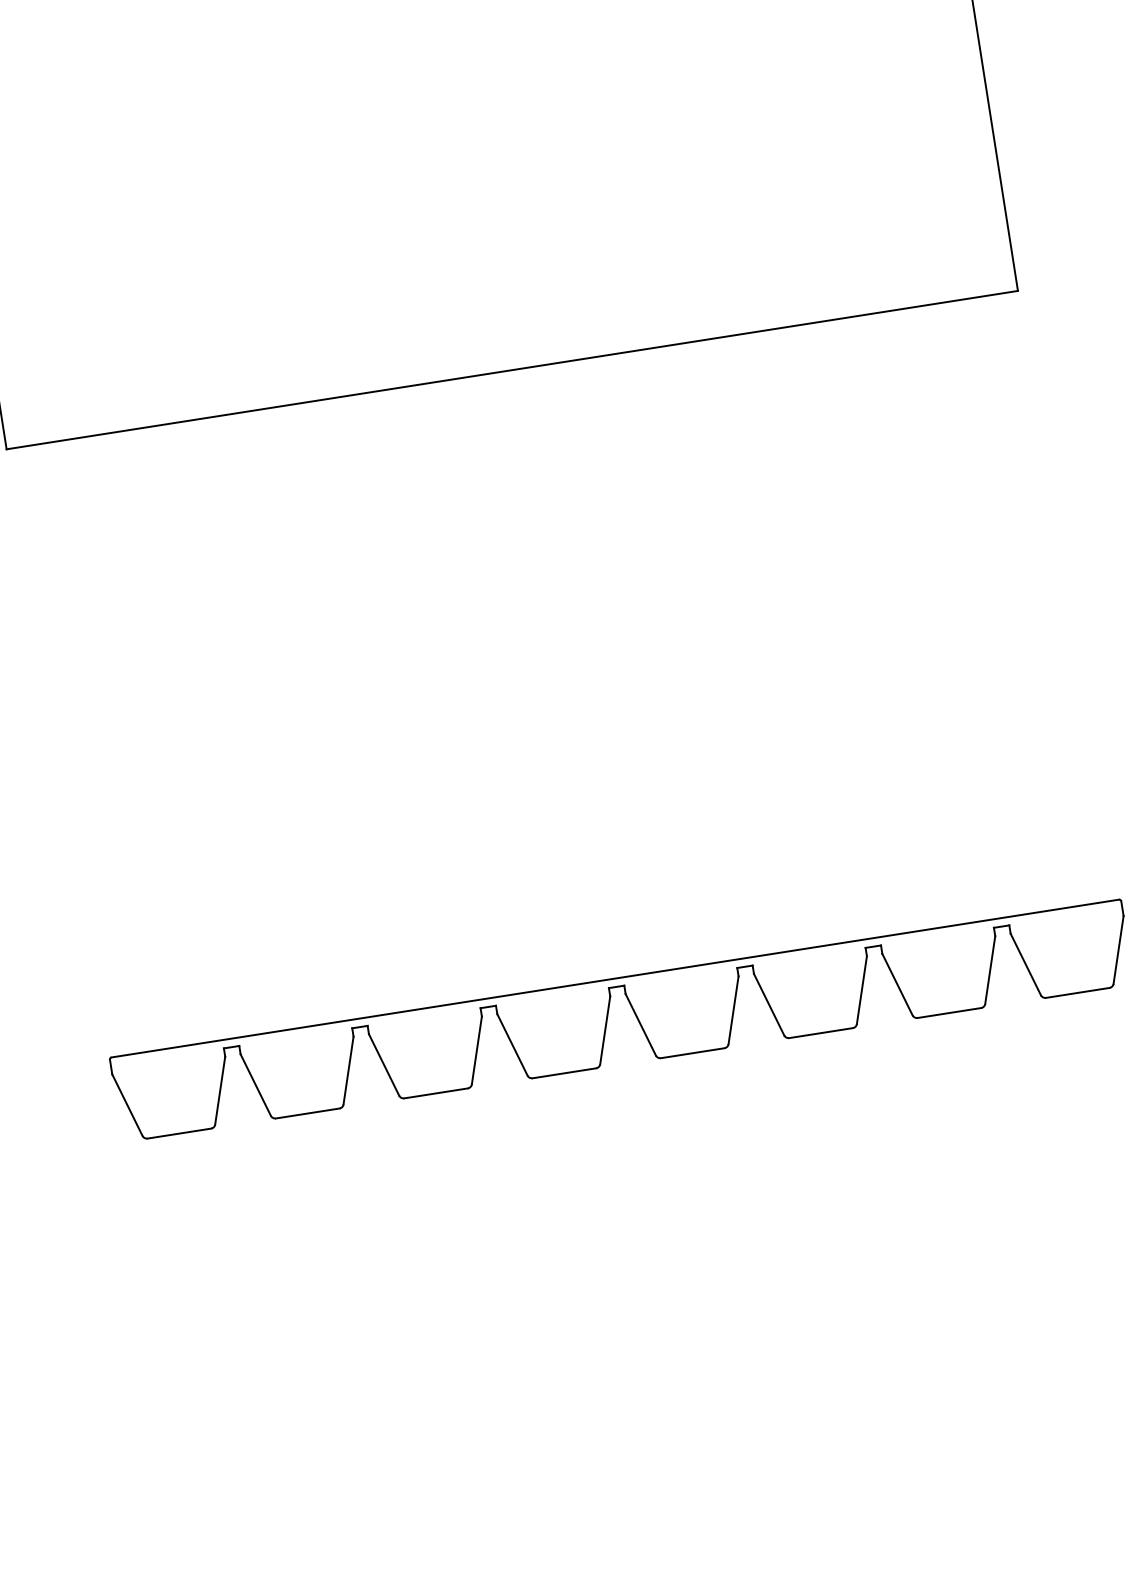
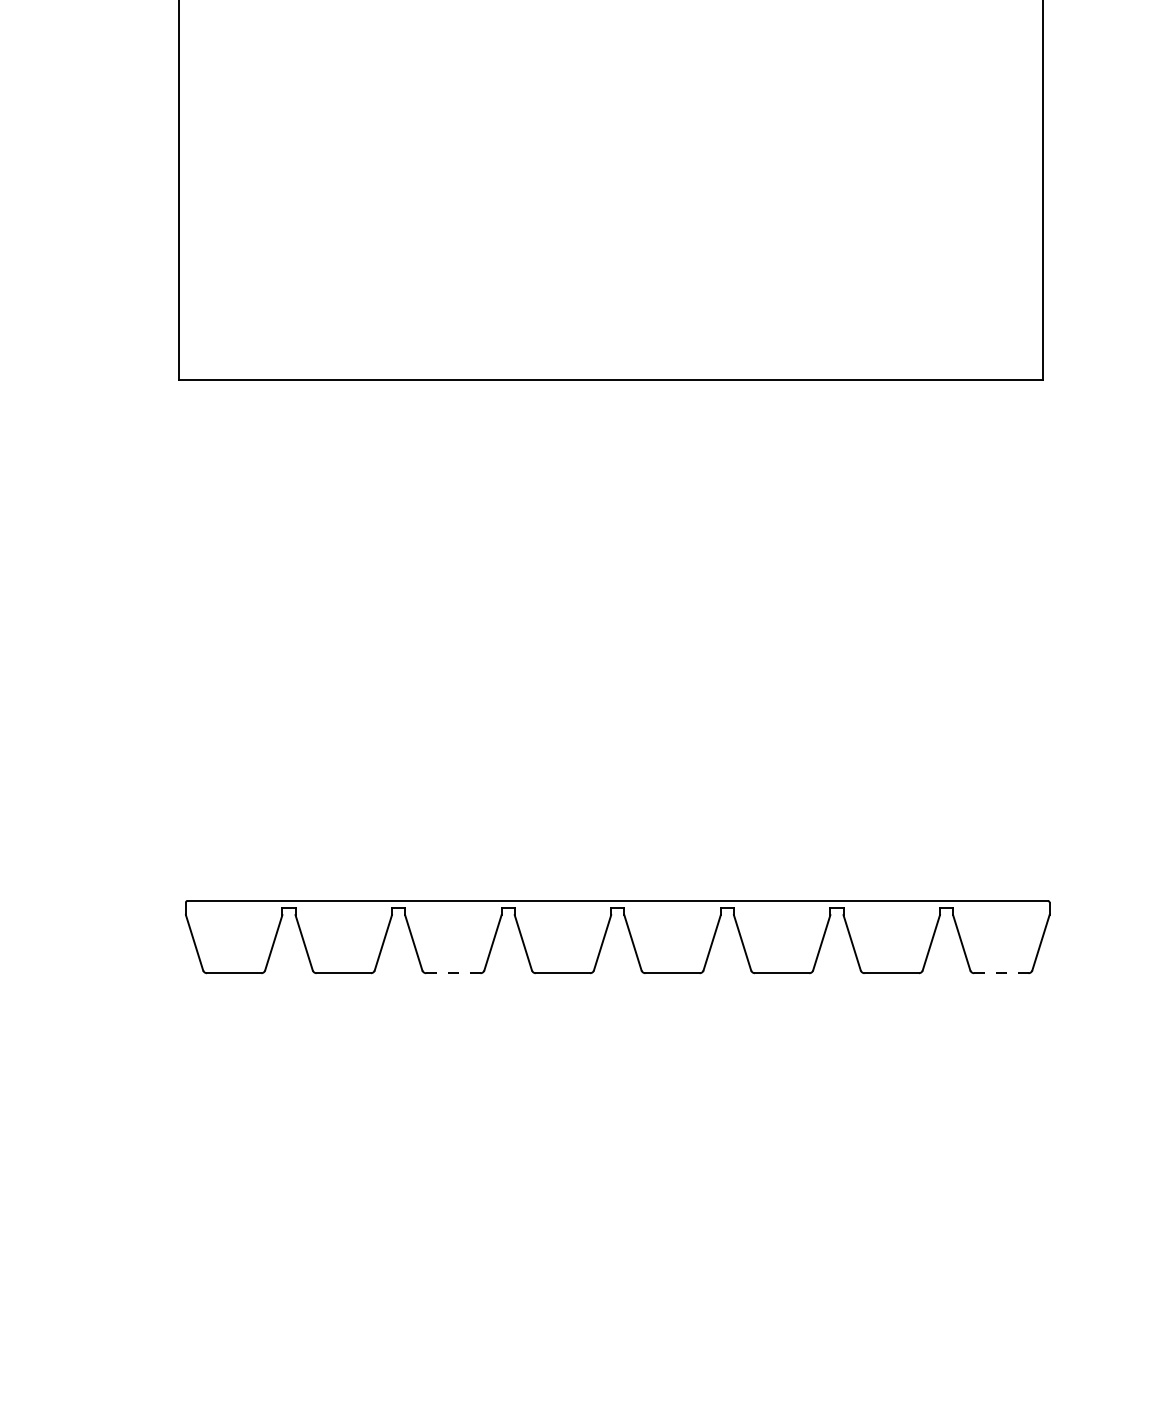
line: (1078, 993) -> (1001, 973), solid -> dashed
line: (436, 1093) -> (453, 973), solid -> dashed

